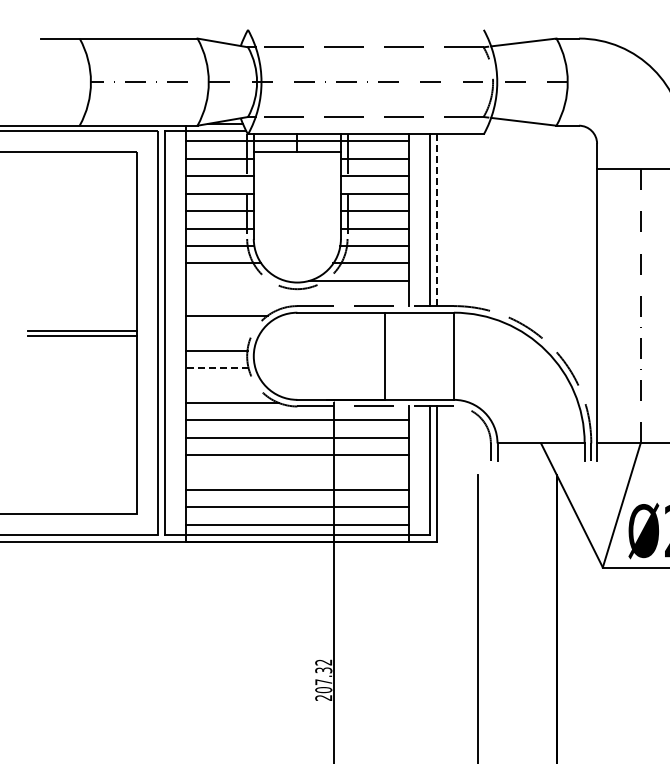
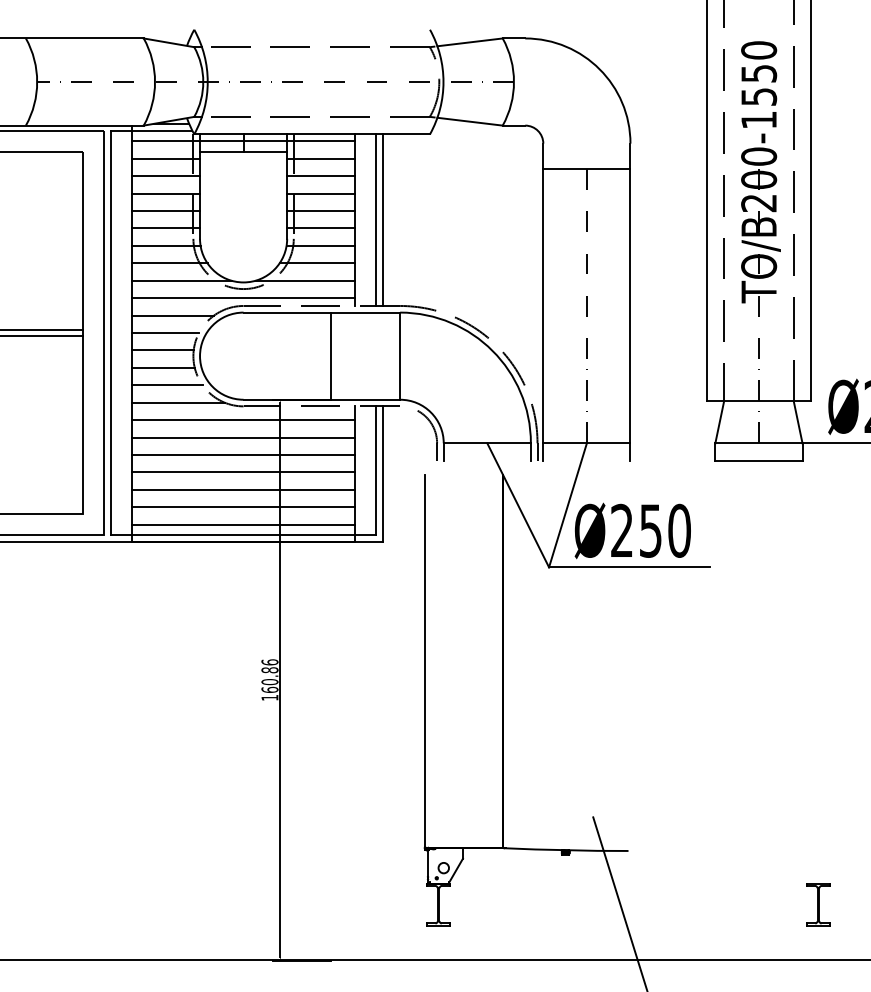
line: (437, 220) -> (383, 220), dashed -> solid
line: (235, 280) -> (181, 280), added
line: (297, 298) -> (243, 298), added
line: (219, 333) -> (165, 333), added
line: (216, 367) -> (162, 367), dashed -> solid
line: (221, 385) -> (167, 385), added
line: (297, 472) -> (243, 472), added
text: (323, 679) -> (269, 679), 207.32 -> 160.86

